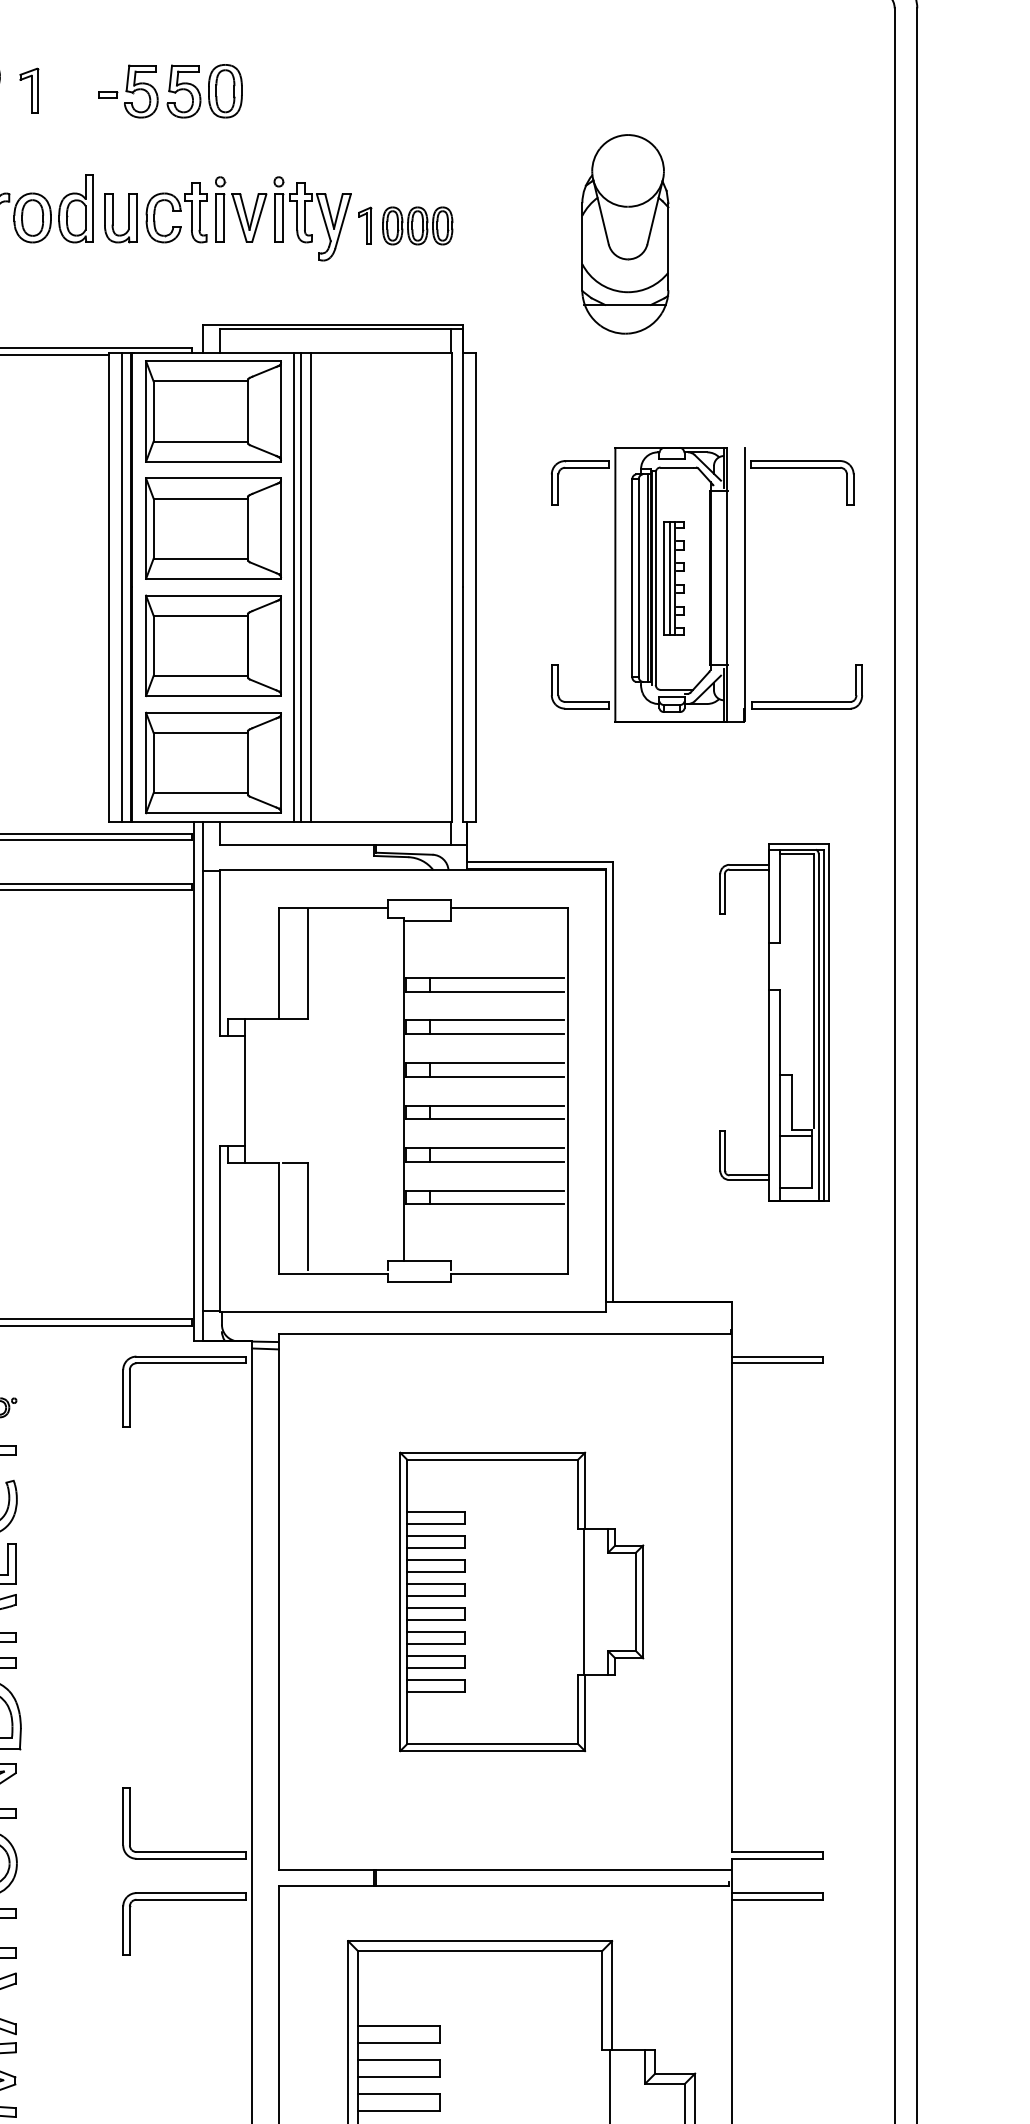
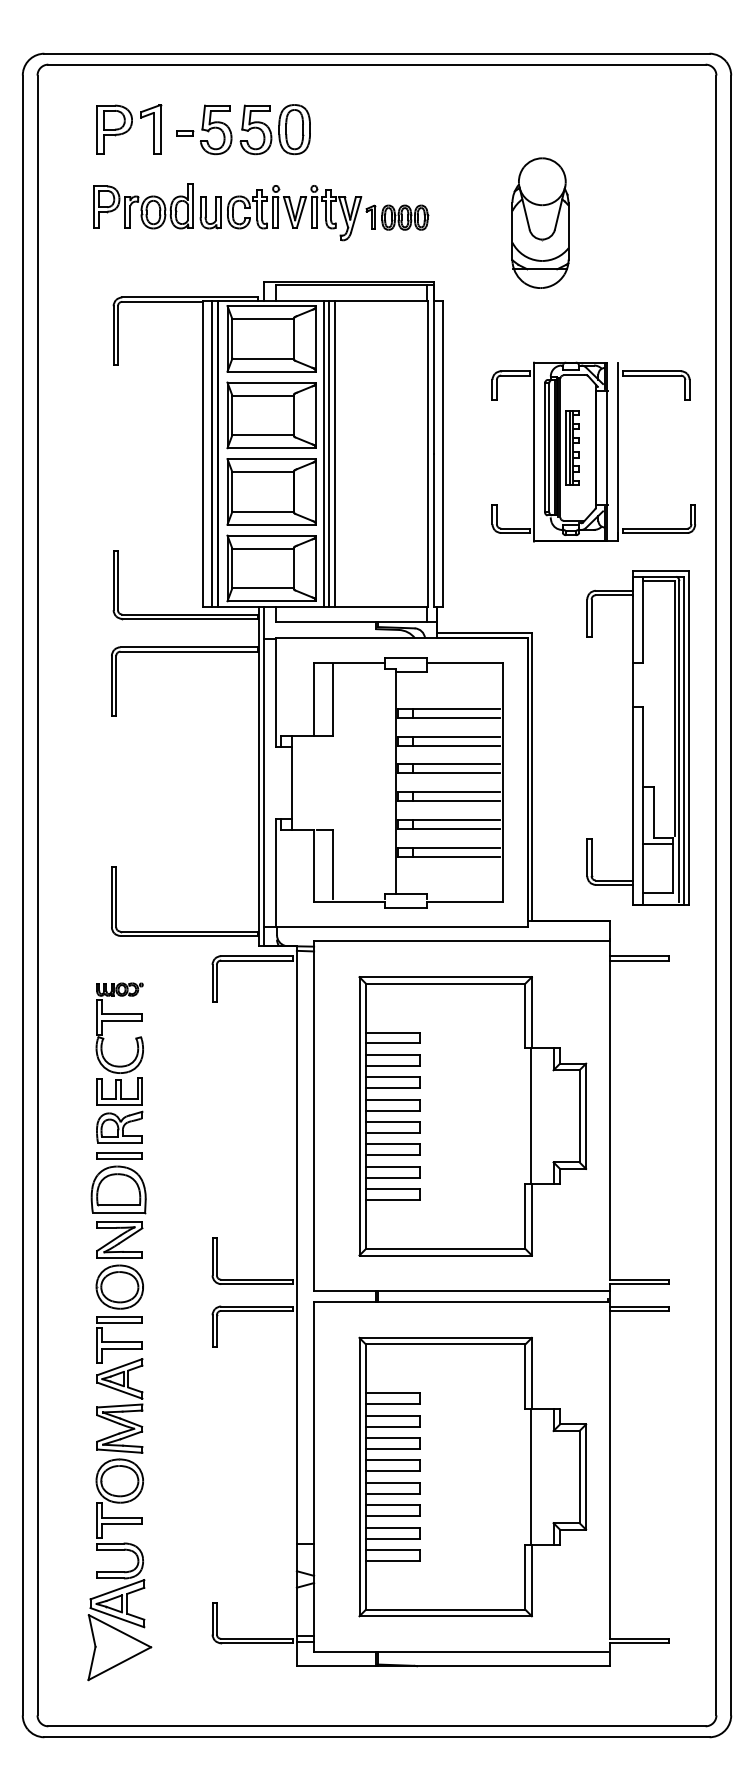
part: (29, 90) -> (151, 129), size x1.67
part: (170, 90) -> (243, 129), size x1.43
part: (773, 1021) -> (637, 737), size x1.43
part: (521, 1602) -> (472, 1116), size x1.43

